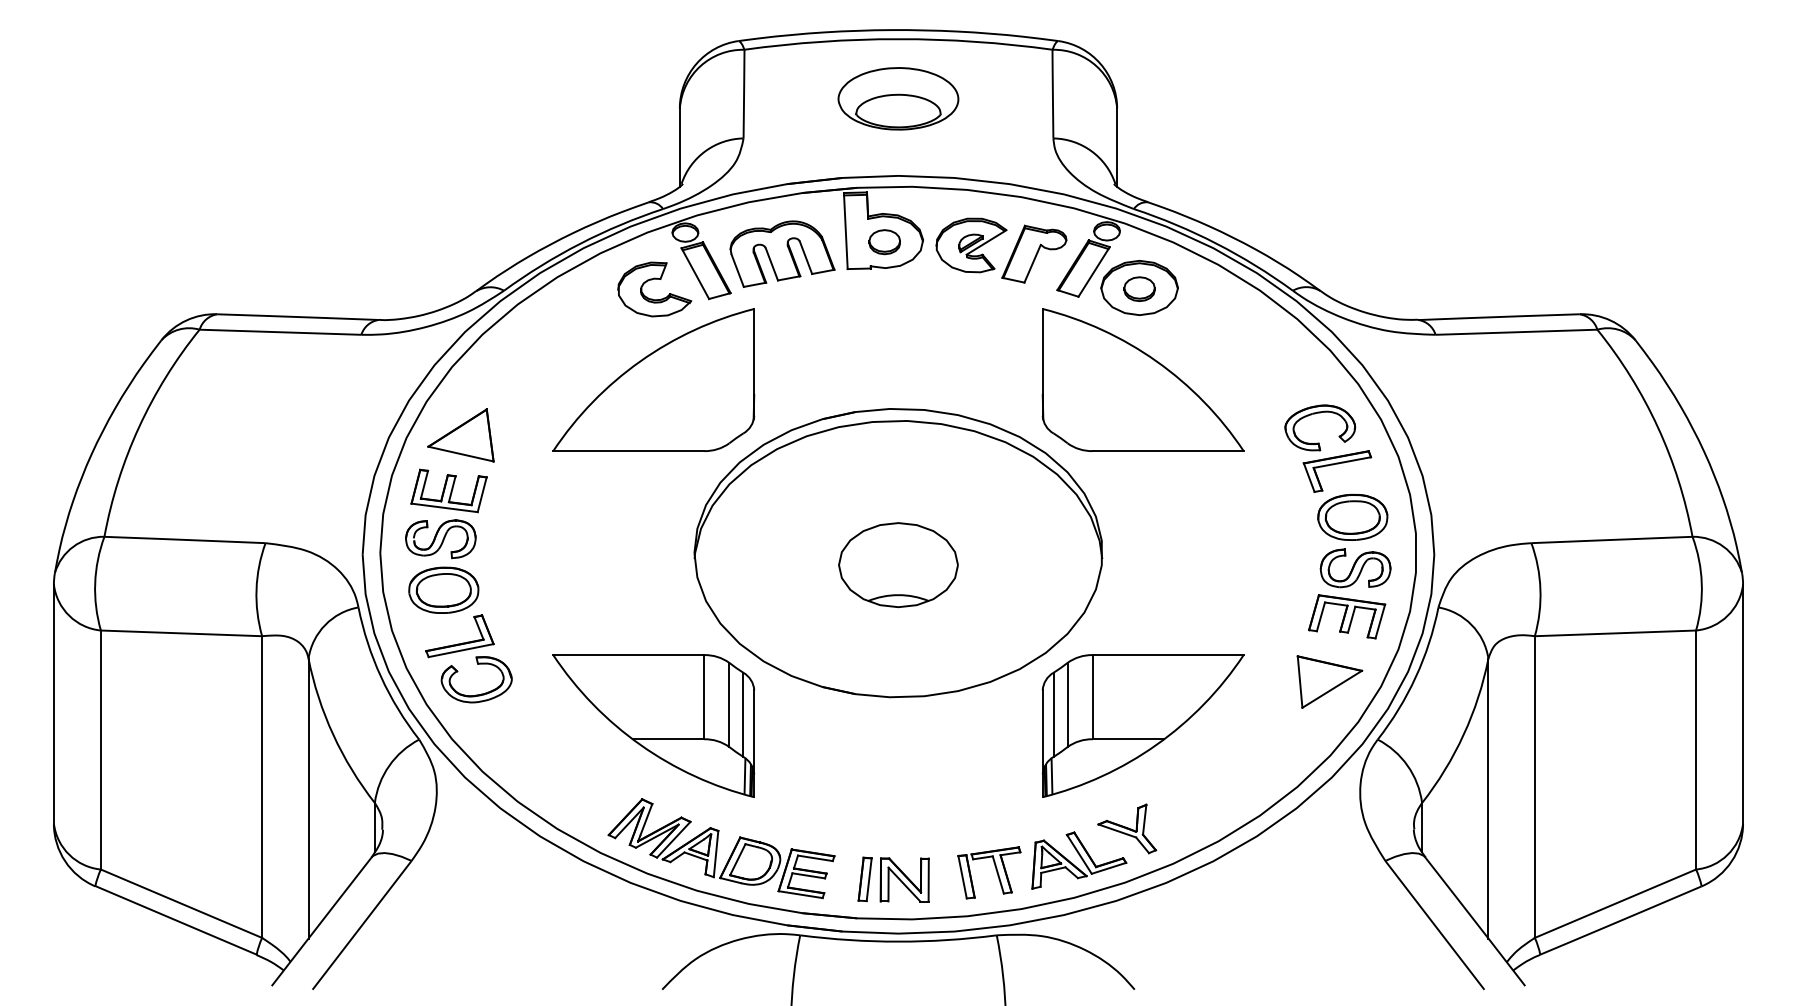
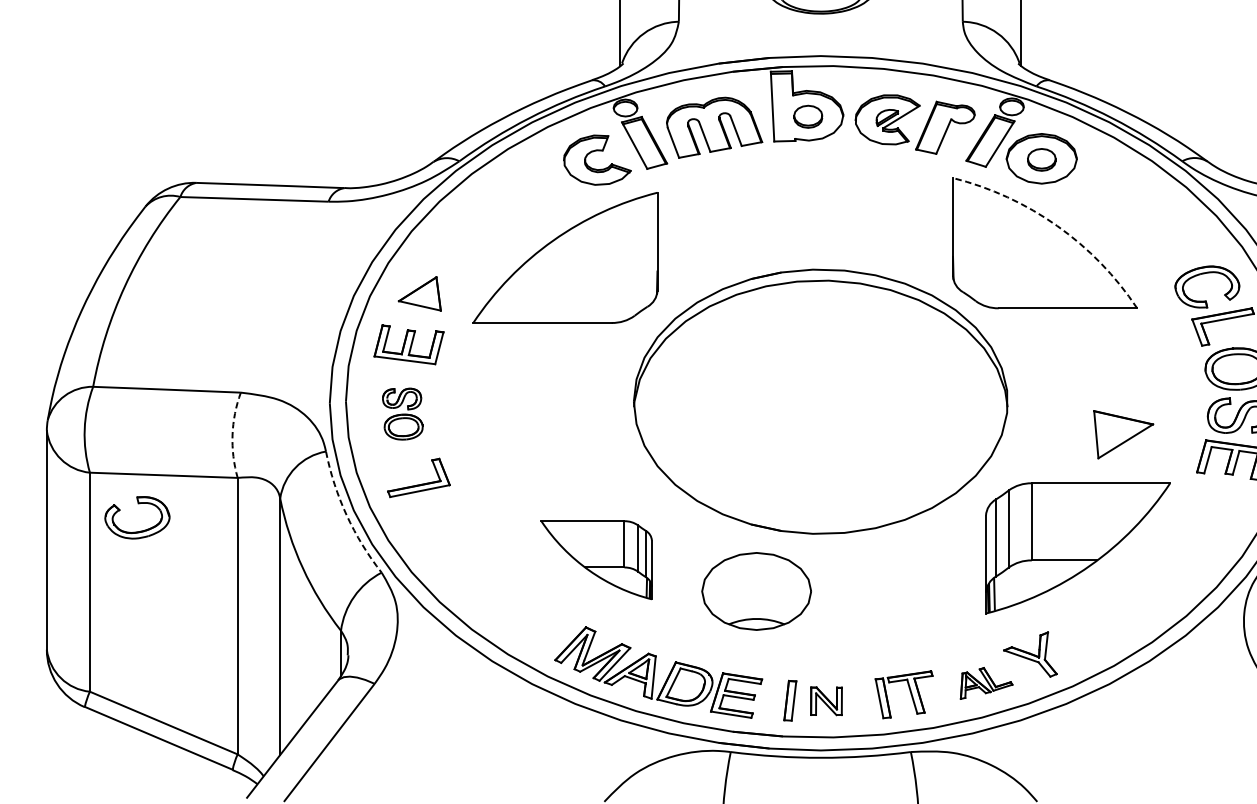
arc: (1156, 361) -> (1057, 226), solid -> dashed
part: (653, 379) -> (565, 257), moved
part: (460, 435) -> (419, 293), size x0.7
part: (898, 565) -> (756, 591), moved
part: (442, 566) -> (402, 414), size x0.6
arc: (256, 589) -> (232, 435), solid -> dashed
arc: (381, 677) -> (347, 515), solid -> dashed
part: (1329, 681) -> (1123, 434), moved
part: (481, 693) -> (141, 530), moved
part: (653, 725) -> (596, 559), size x0.6
part: (1142, 725) -> (1077, 547), moved
part: (1079, 860) -> (986, 683), size x0.6
part: (904, 879) -> (826, 700), size x0.7

